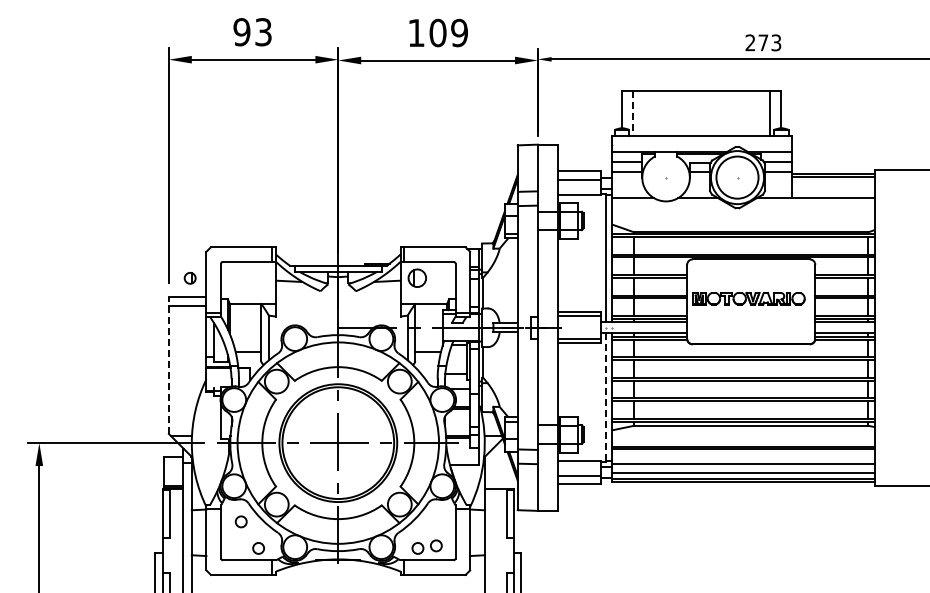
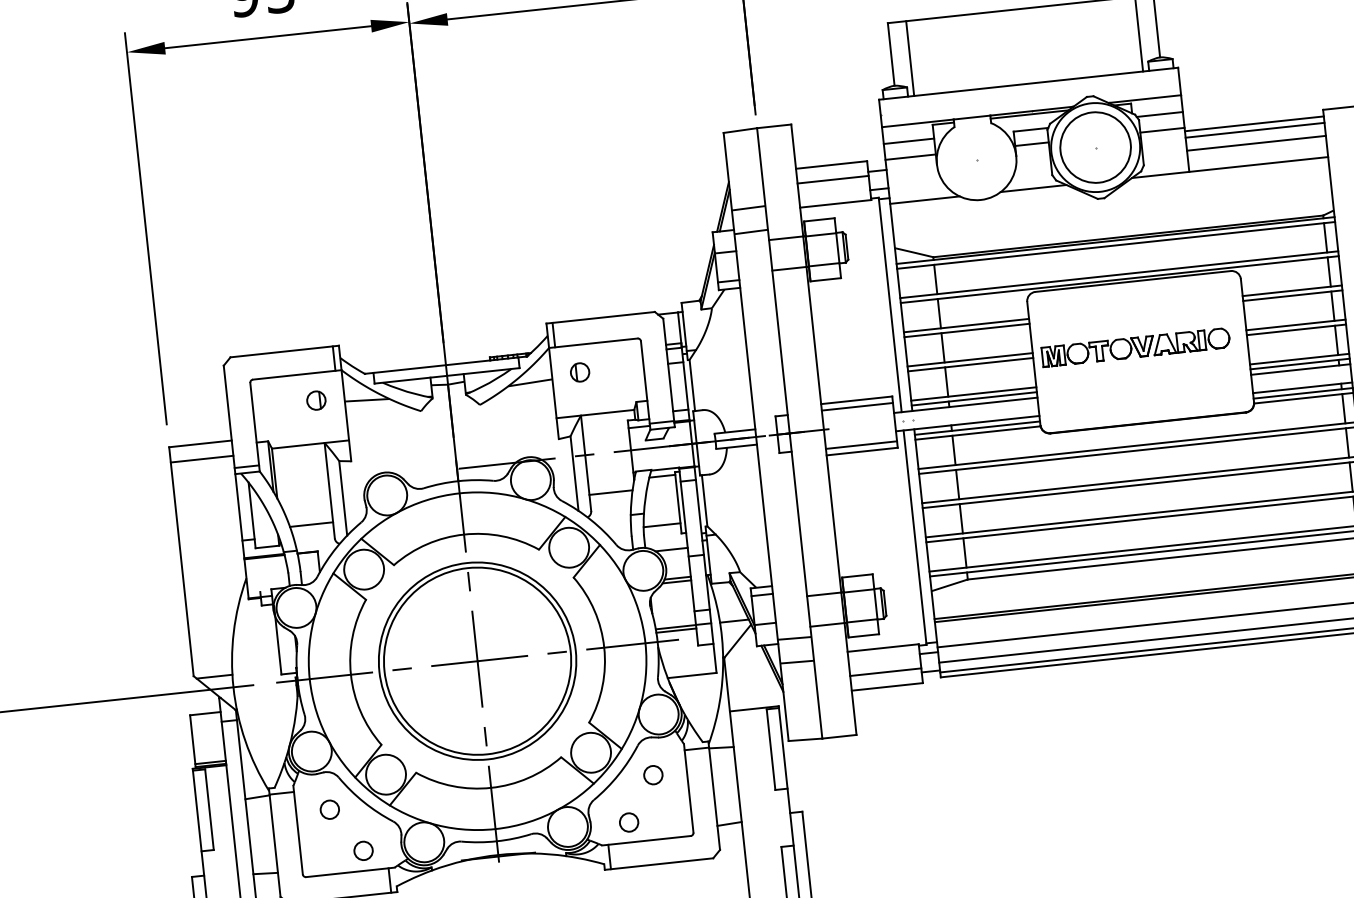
line: (633, 113) -> (910, 59), dashed -> solid
line: (832, 185) -> (1255, 143), added
part: (189, 278) -> (315, 401), moved
part: (417, 278) -> (580, 372), size x0.62
line: (168, 365) -> (180, 562), dashed -> solid
line: (605, 398) -> (914, 539), dashed -> solid
circle: (436, 545) -> (653, 774), moved

